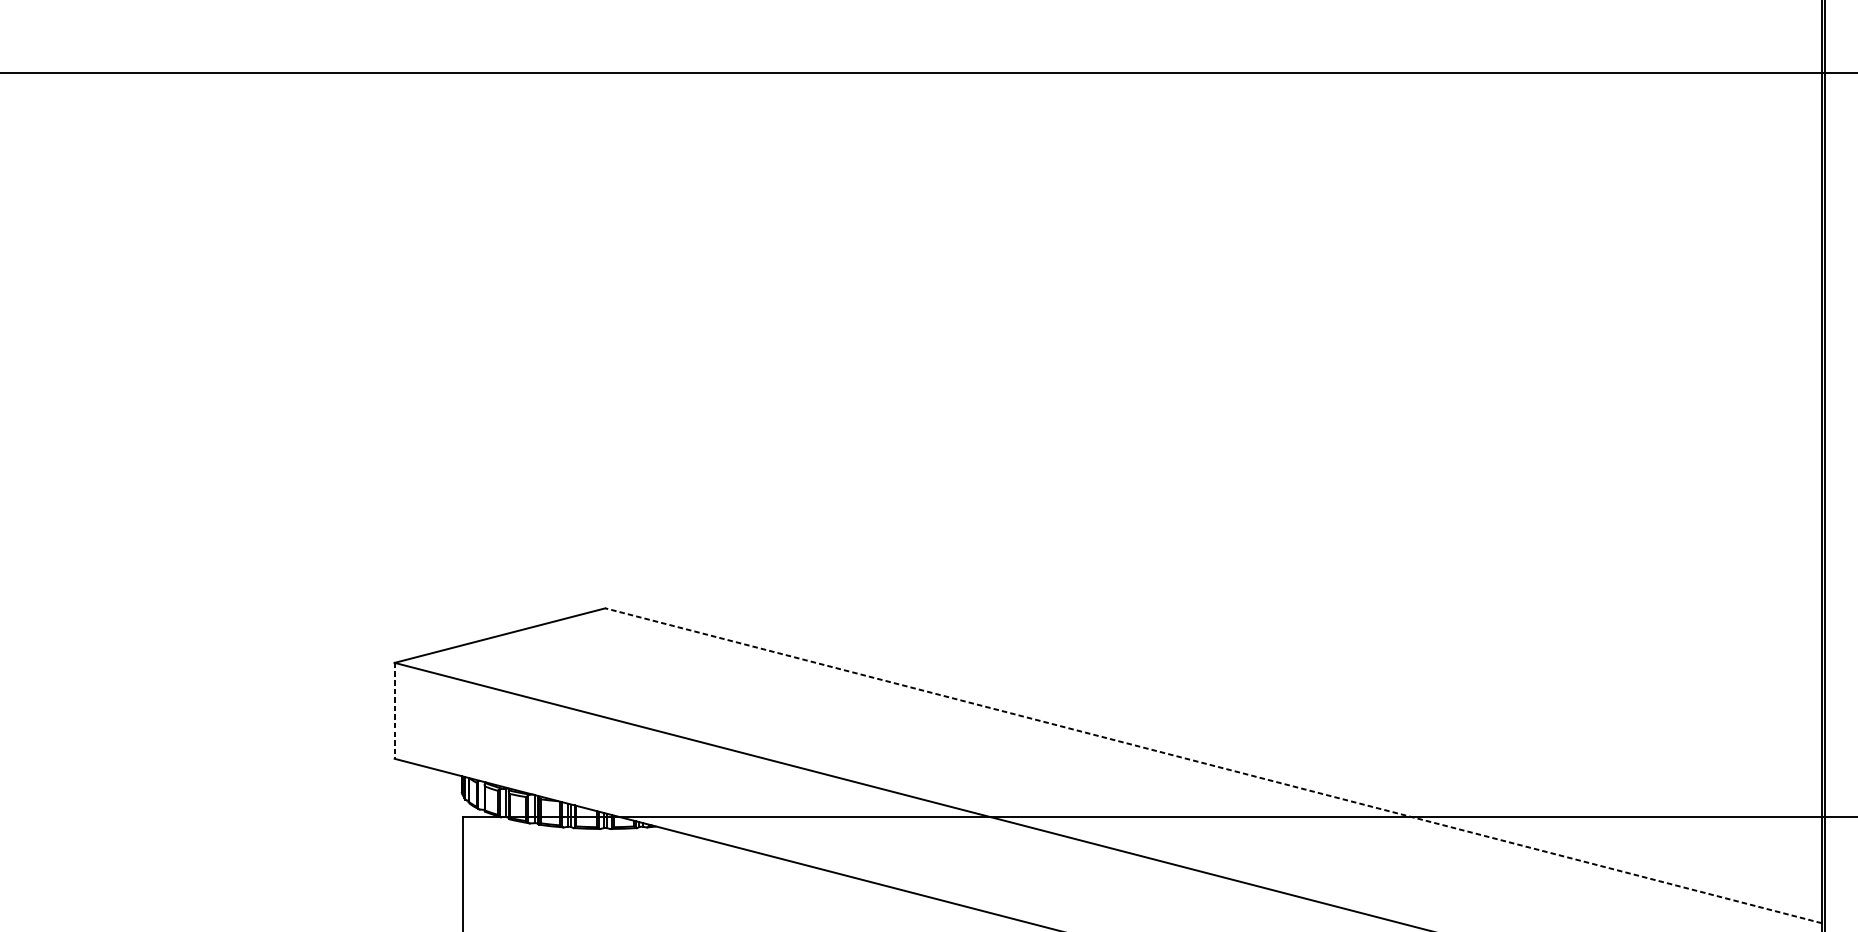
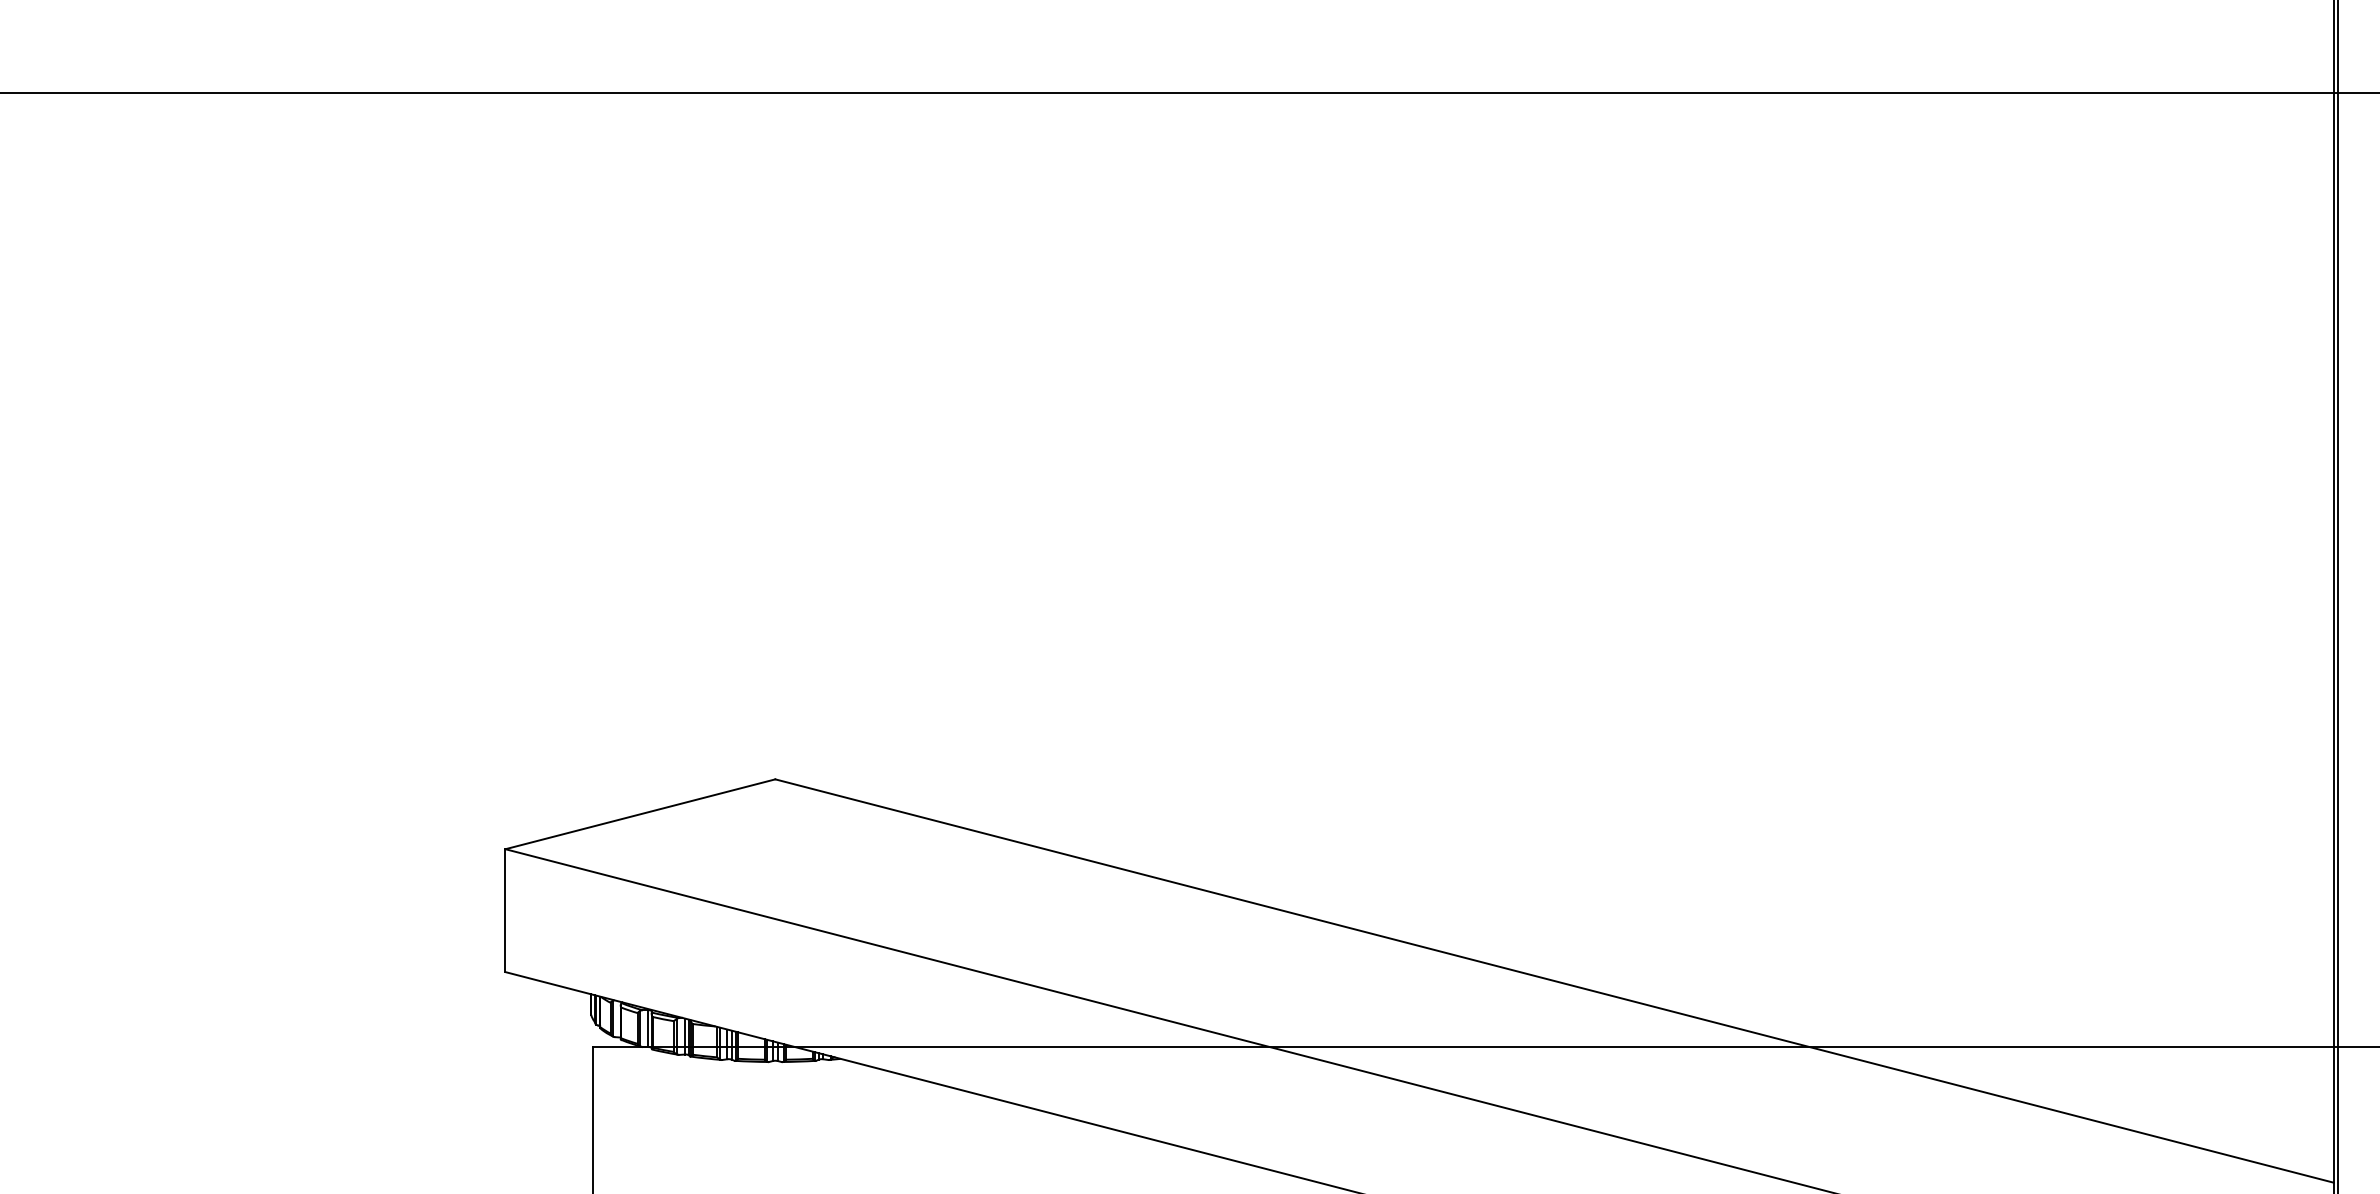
line: (394, 711) -> (505, 911), dashed -> solid
line: (1213, 766) -> (1554, 981), dashed -> solid

